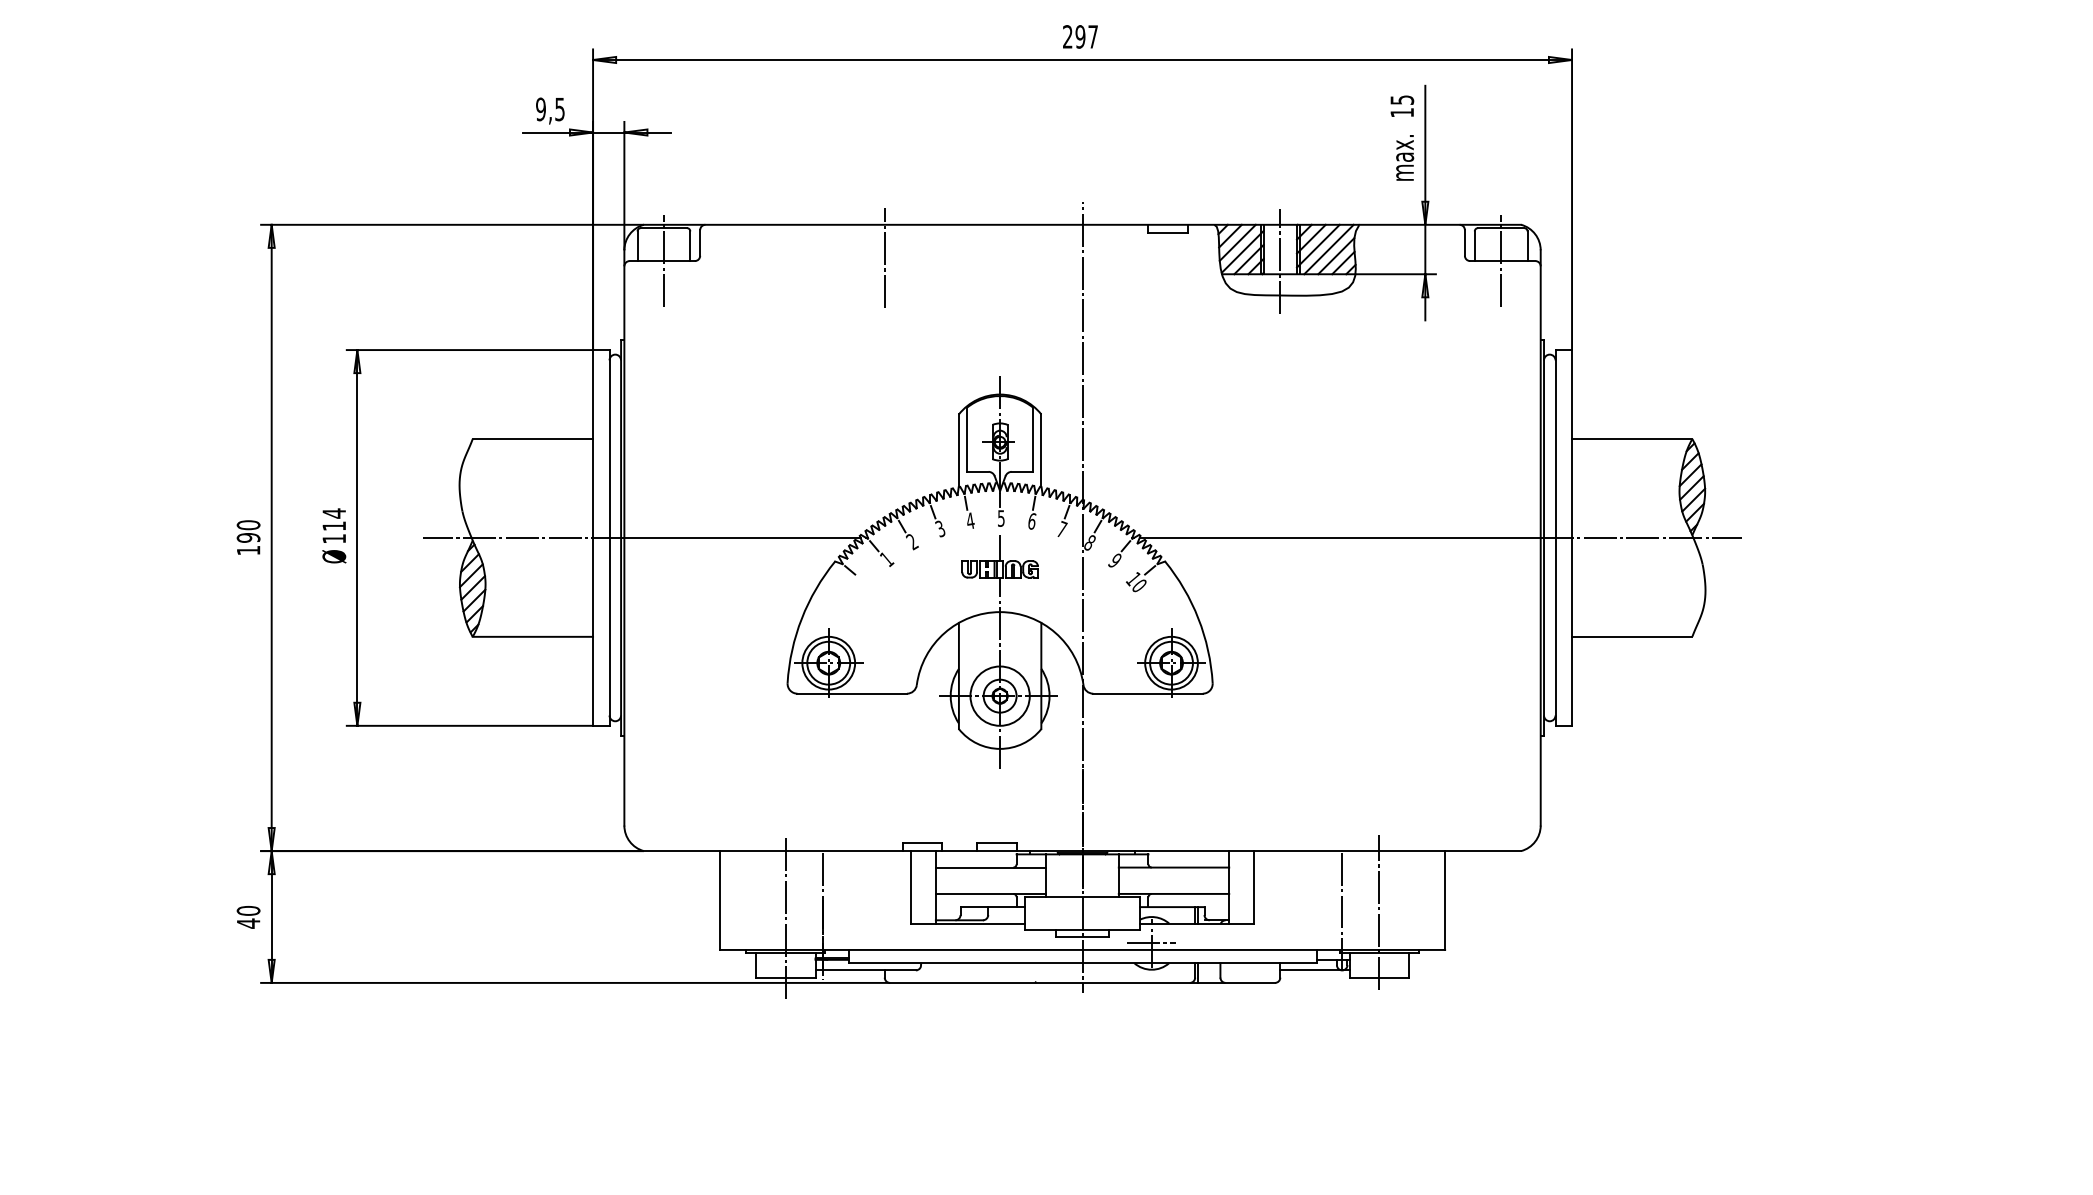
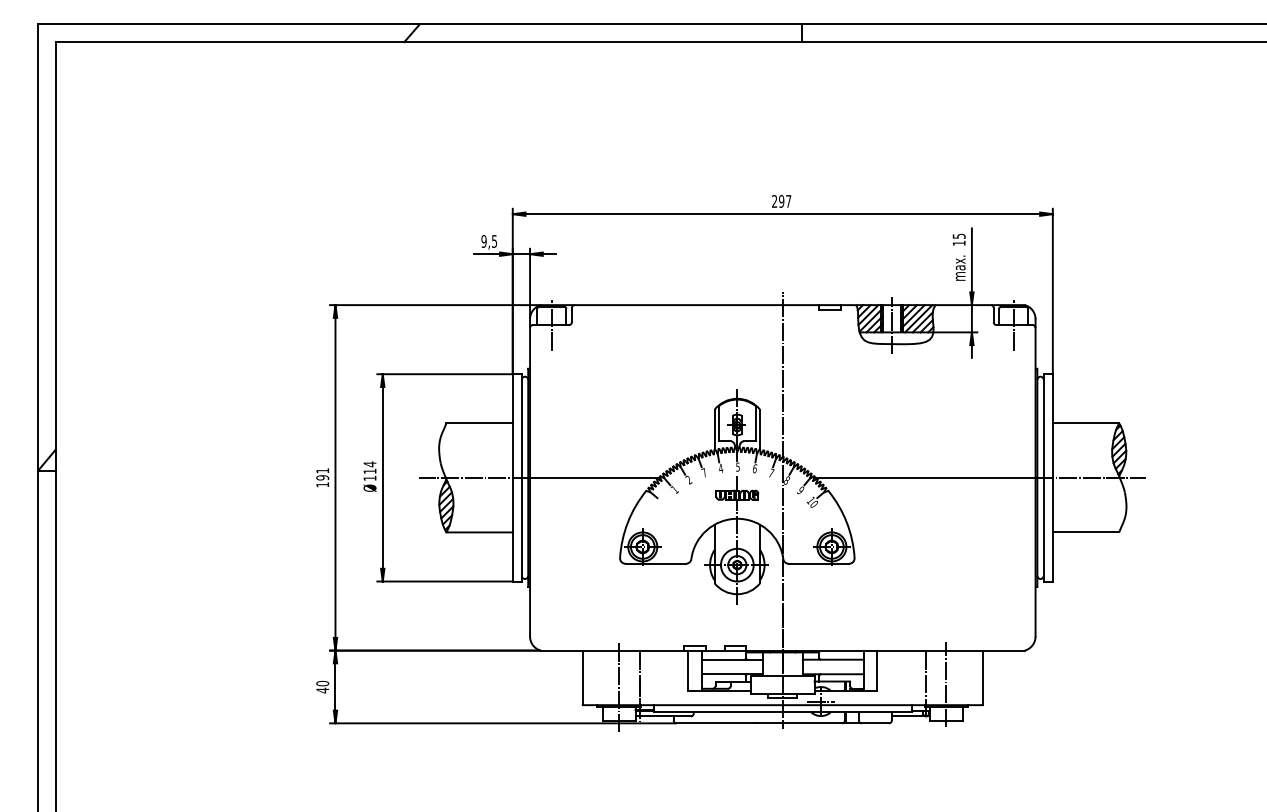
line: (884, 256) -> (673, 322), removed
text: (248, 524) -> (322, 470), 190 -> 191
text: (940, 528) -> (704, 472), 3 -> 7

